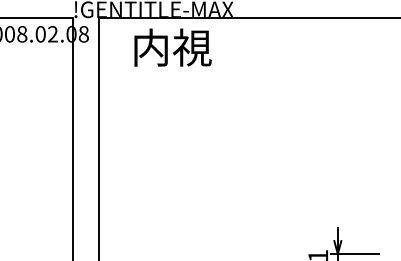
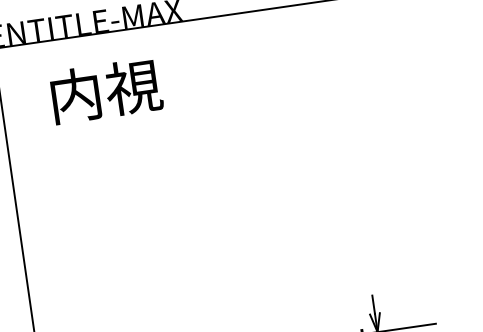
text: (172, 47) -> (105, 90), moved

